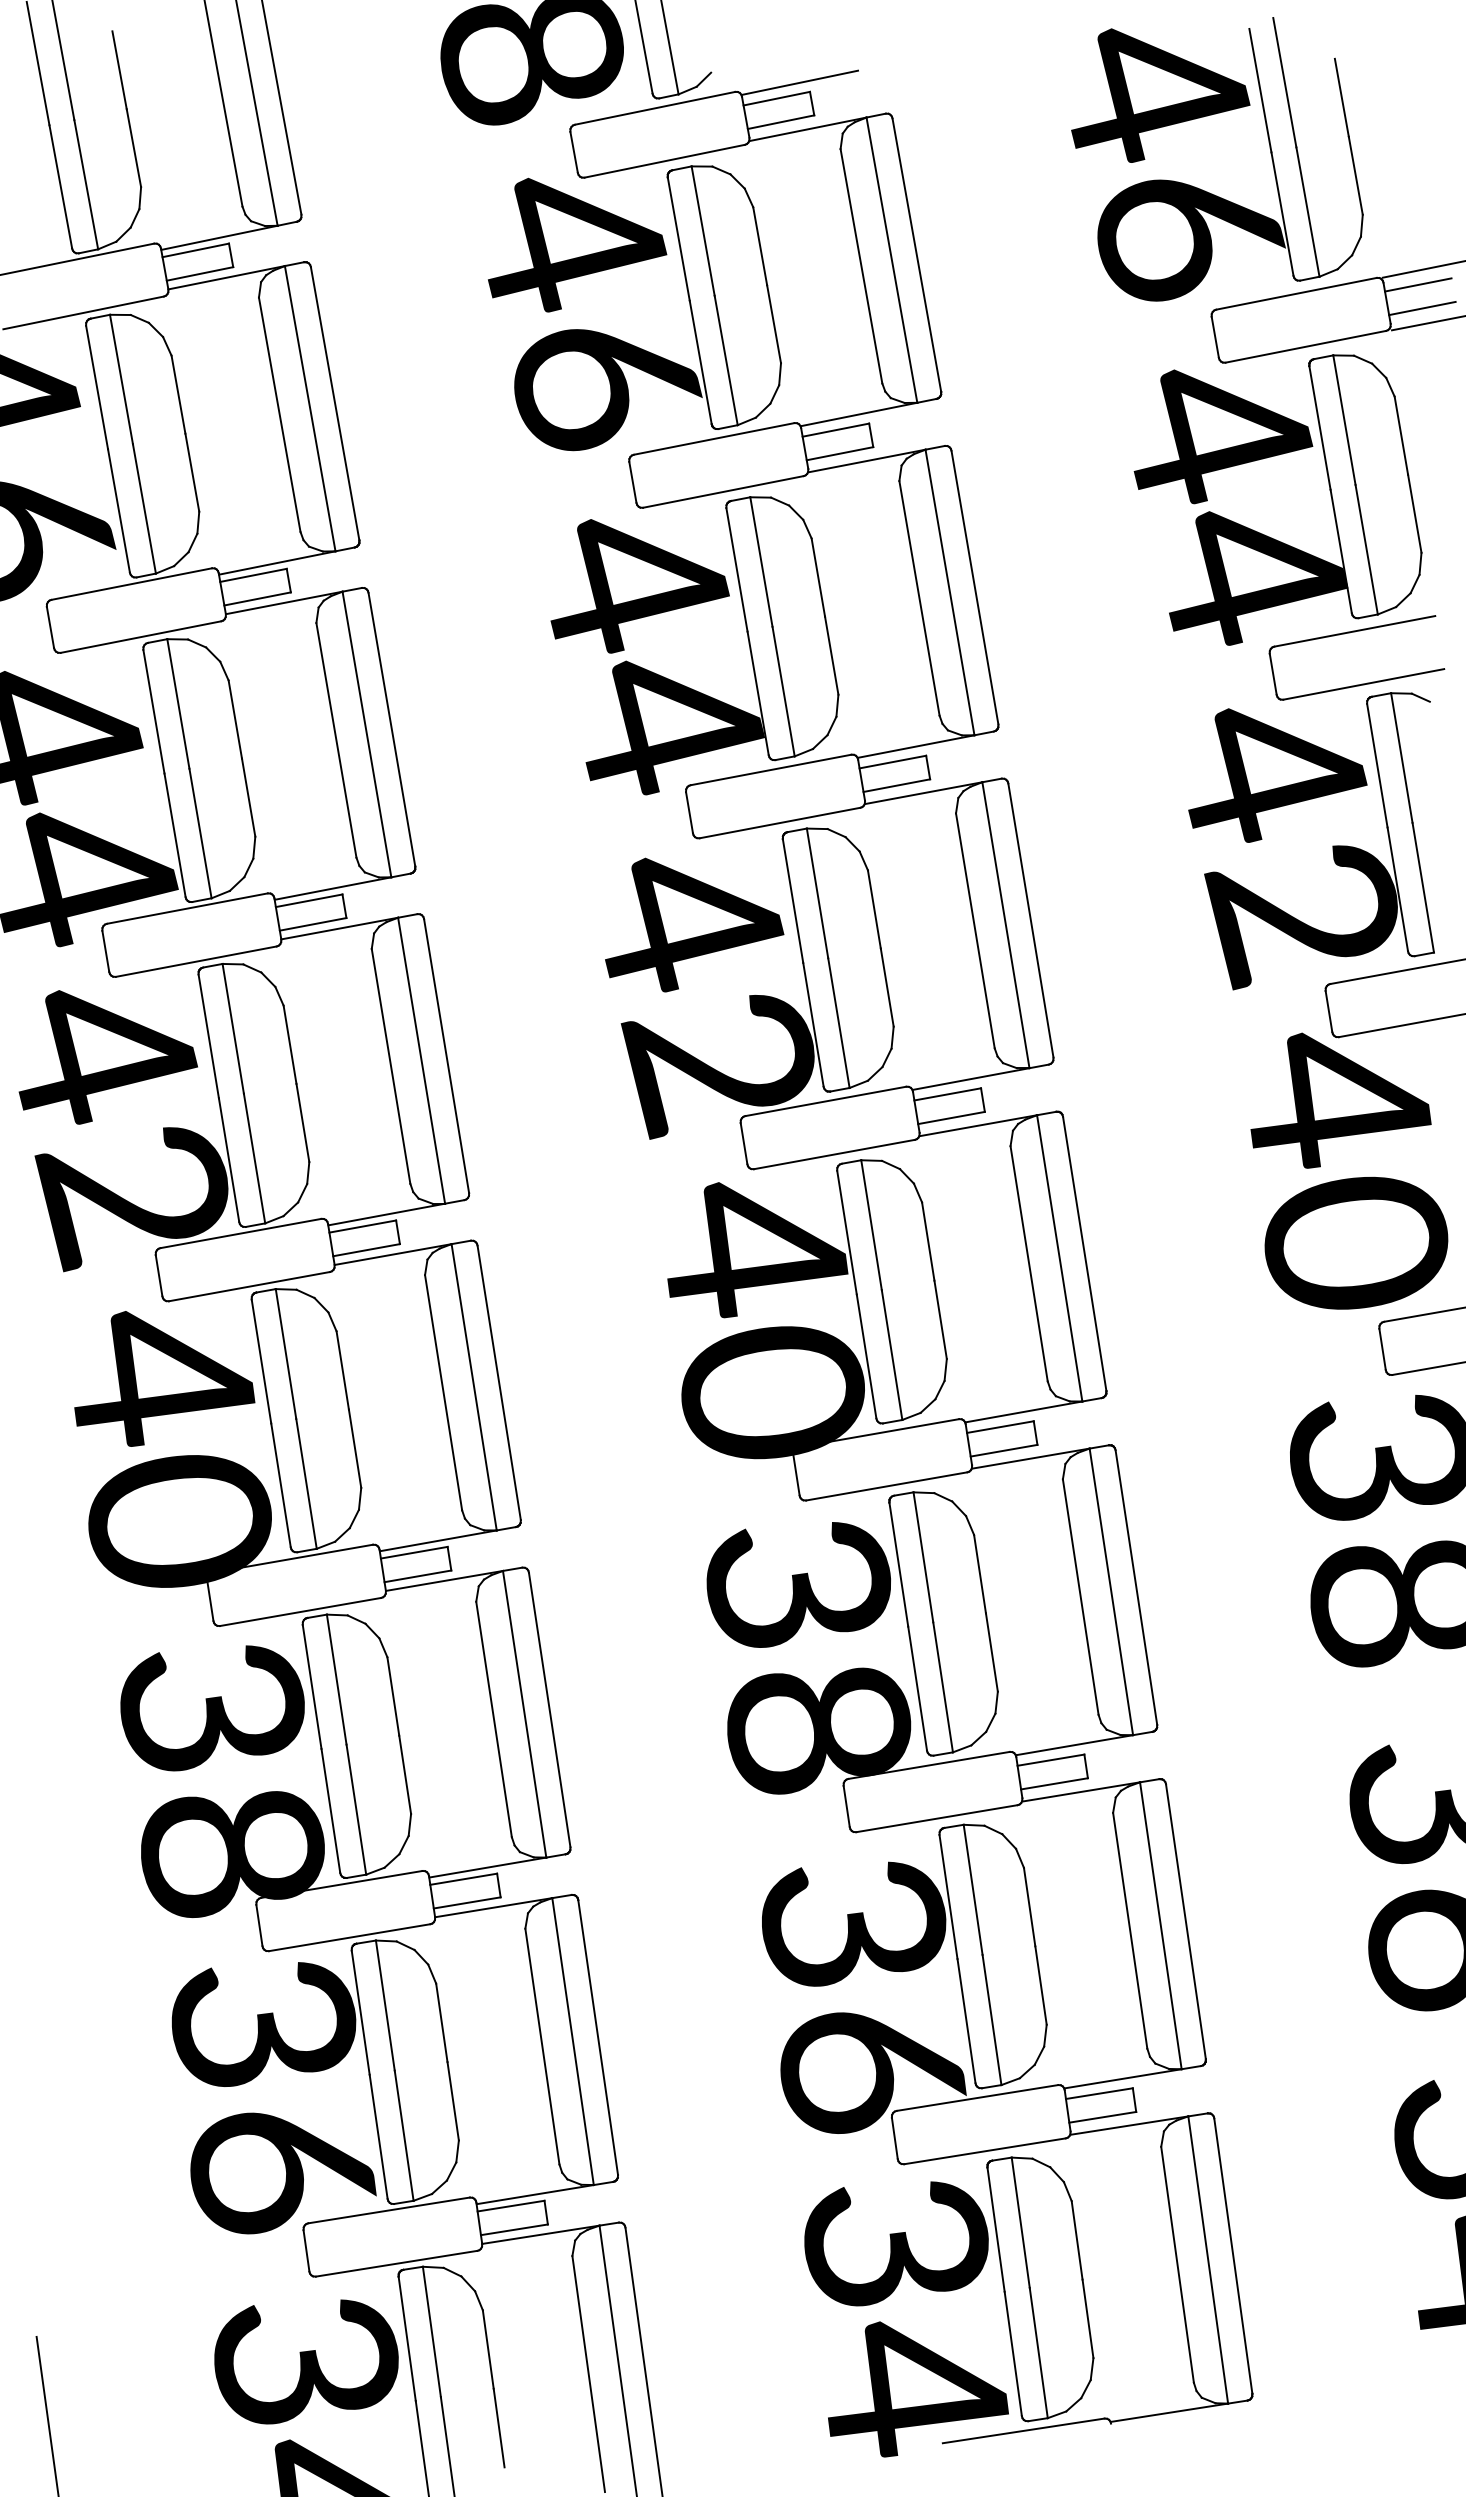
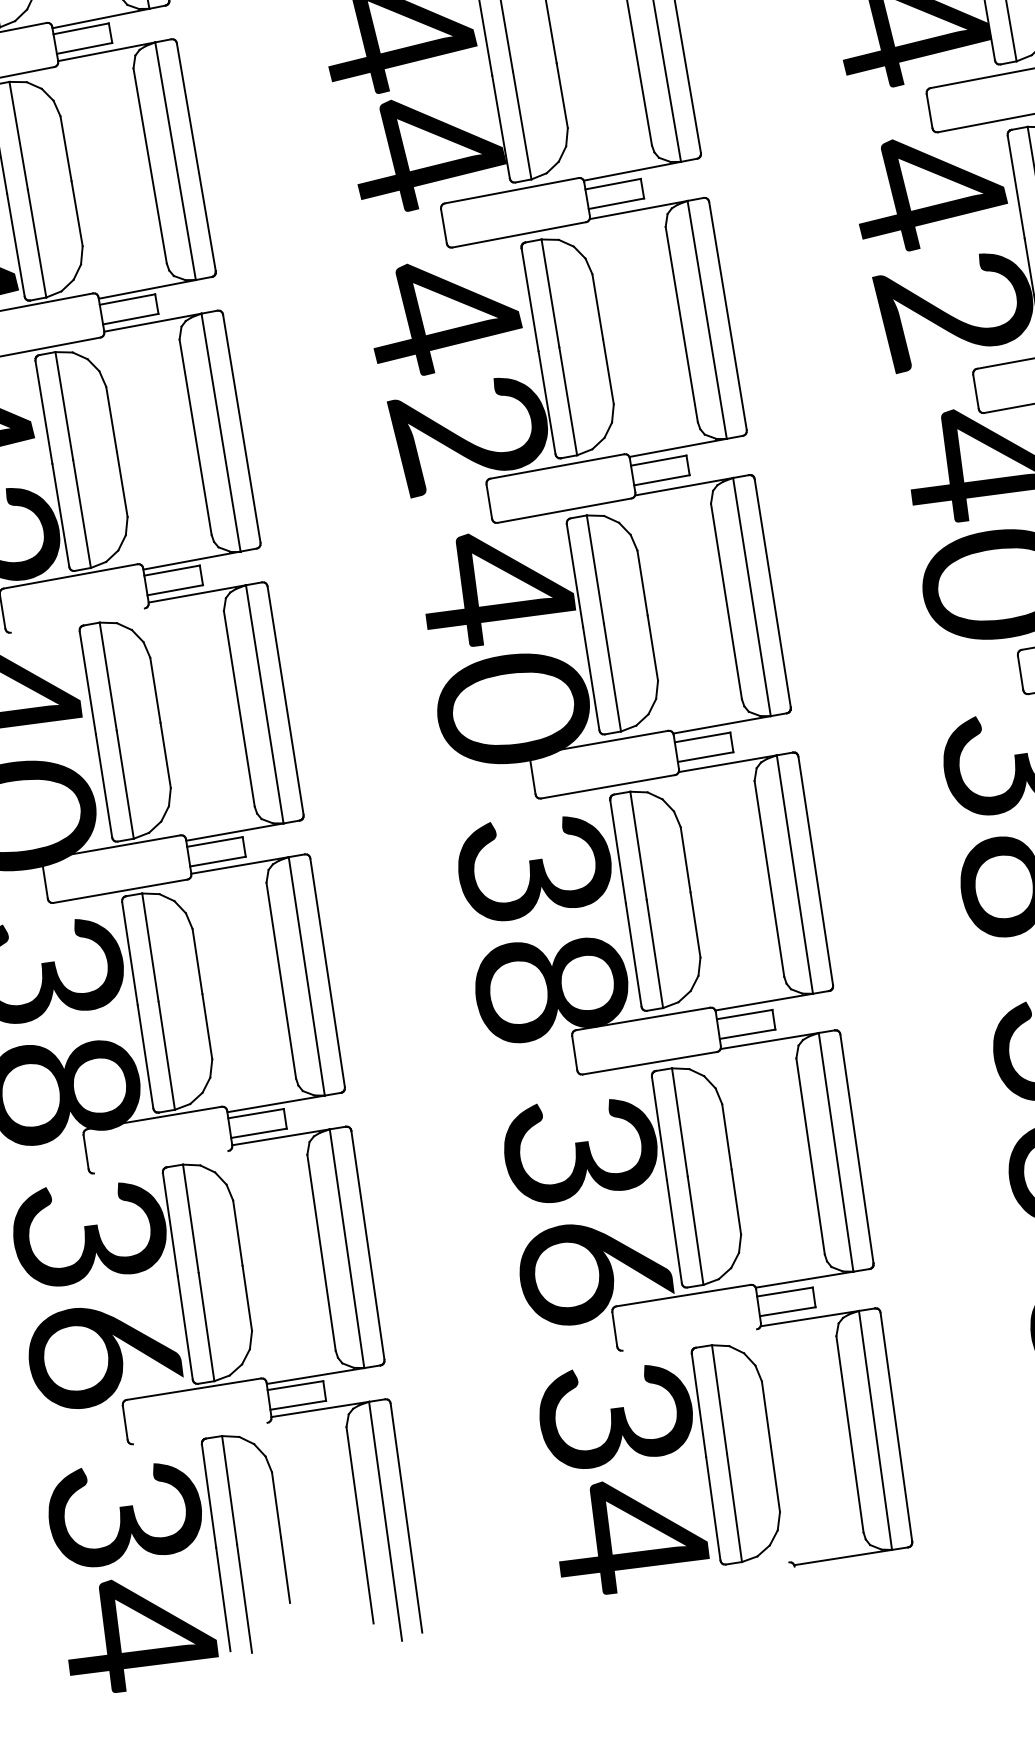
line: (249, 1286) -> (77, 620), removed
line: (349, 1937) -> (161, 1162), removed
line: (984, 2151) -> (689, 1340), removed
line: (396, 2263) -> (200, 1433), removed
line: (1023, 2430) -> (721, 1572), removed

